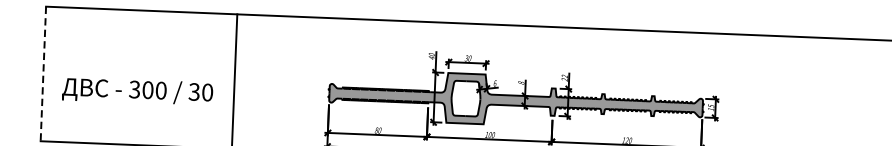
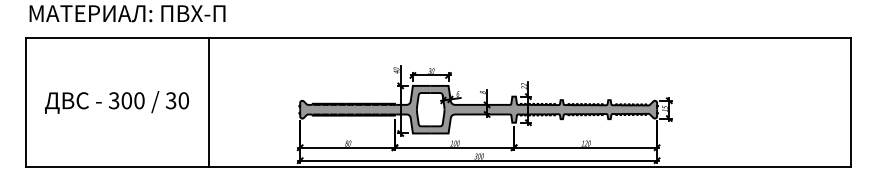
line: (43, 74) -> (26, 102), dashed -> solid
text: (137, 91) -> (116, 102), moved

